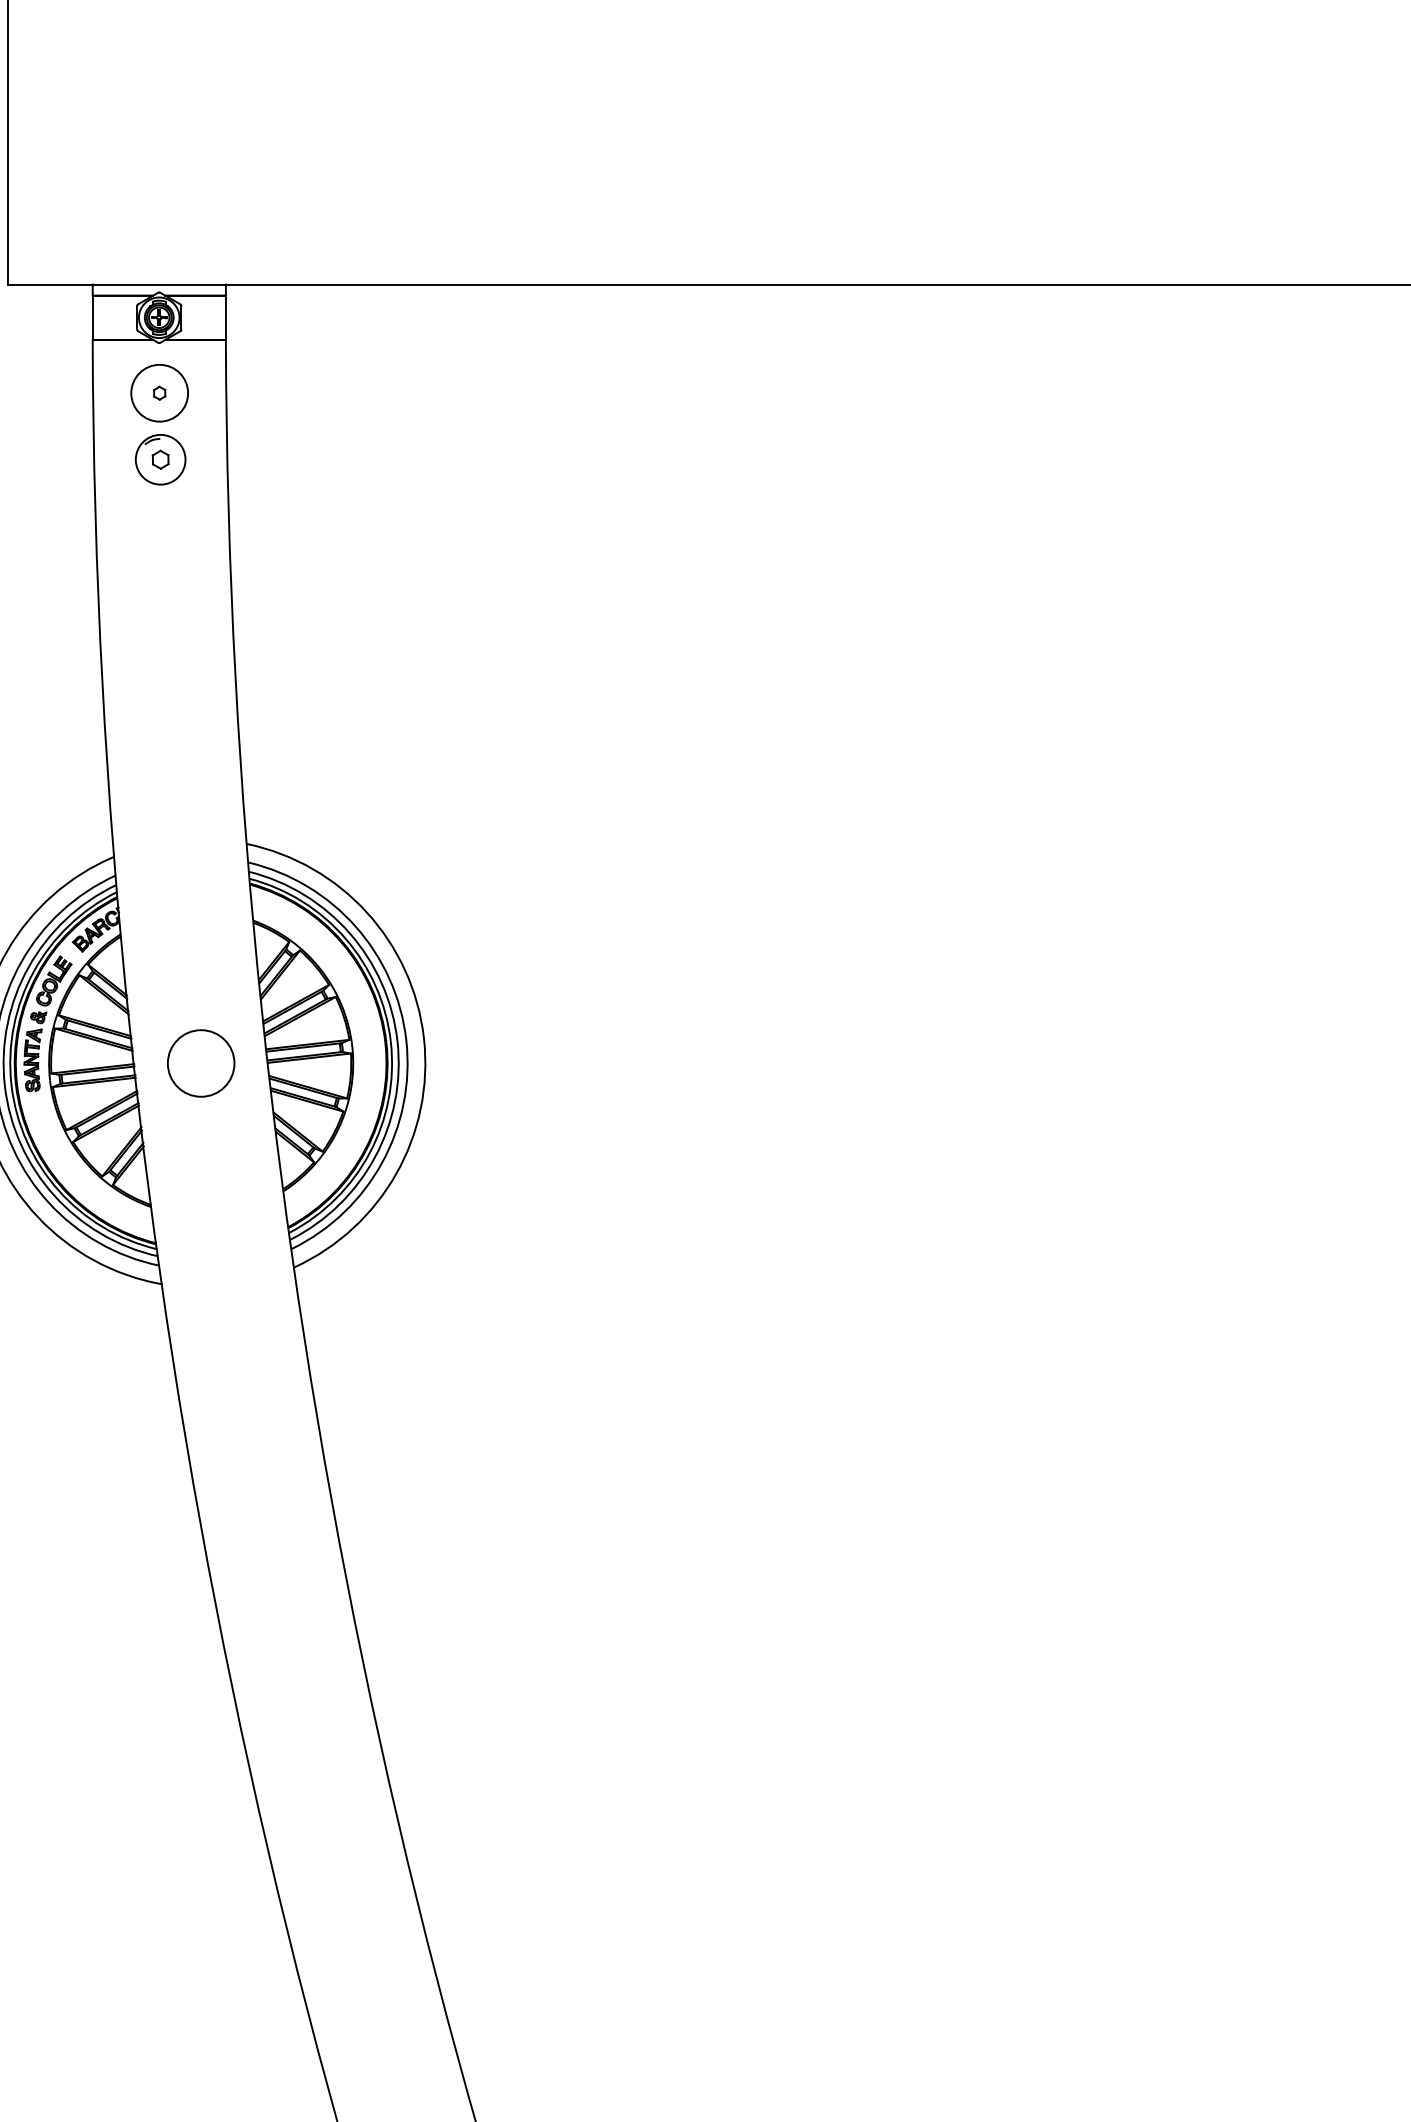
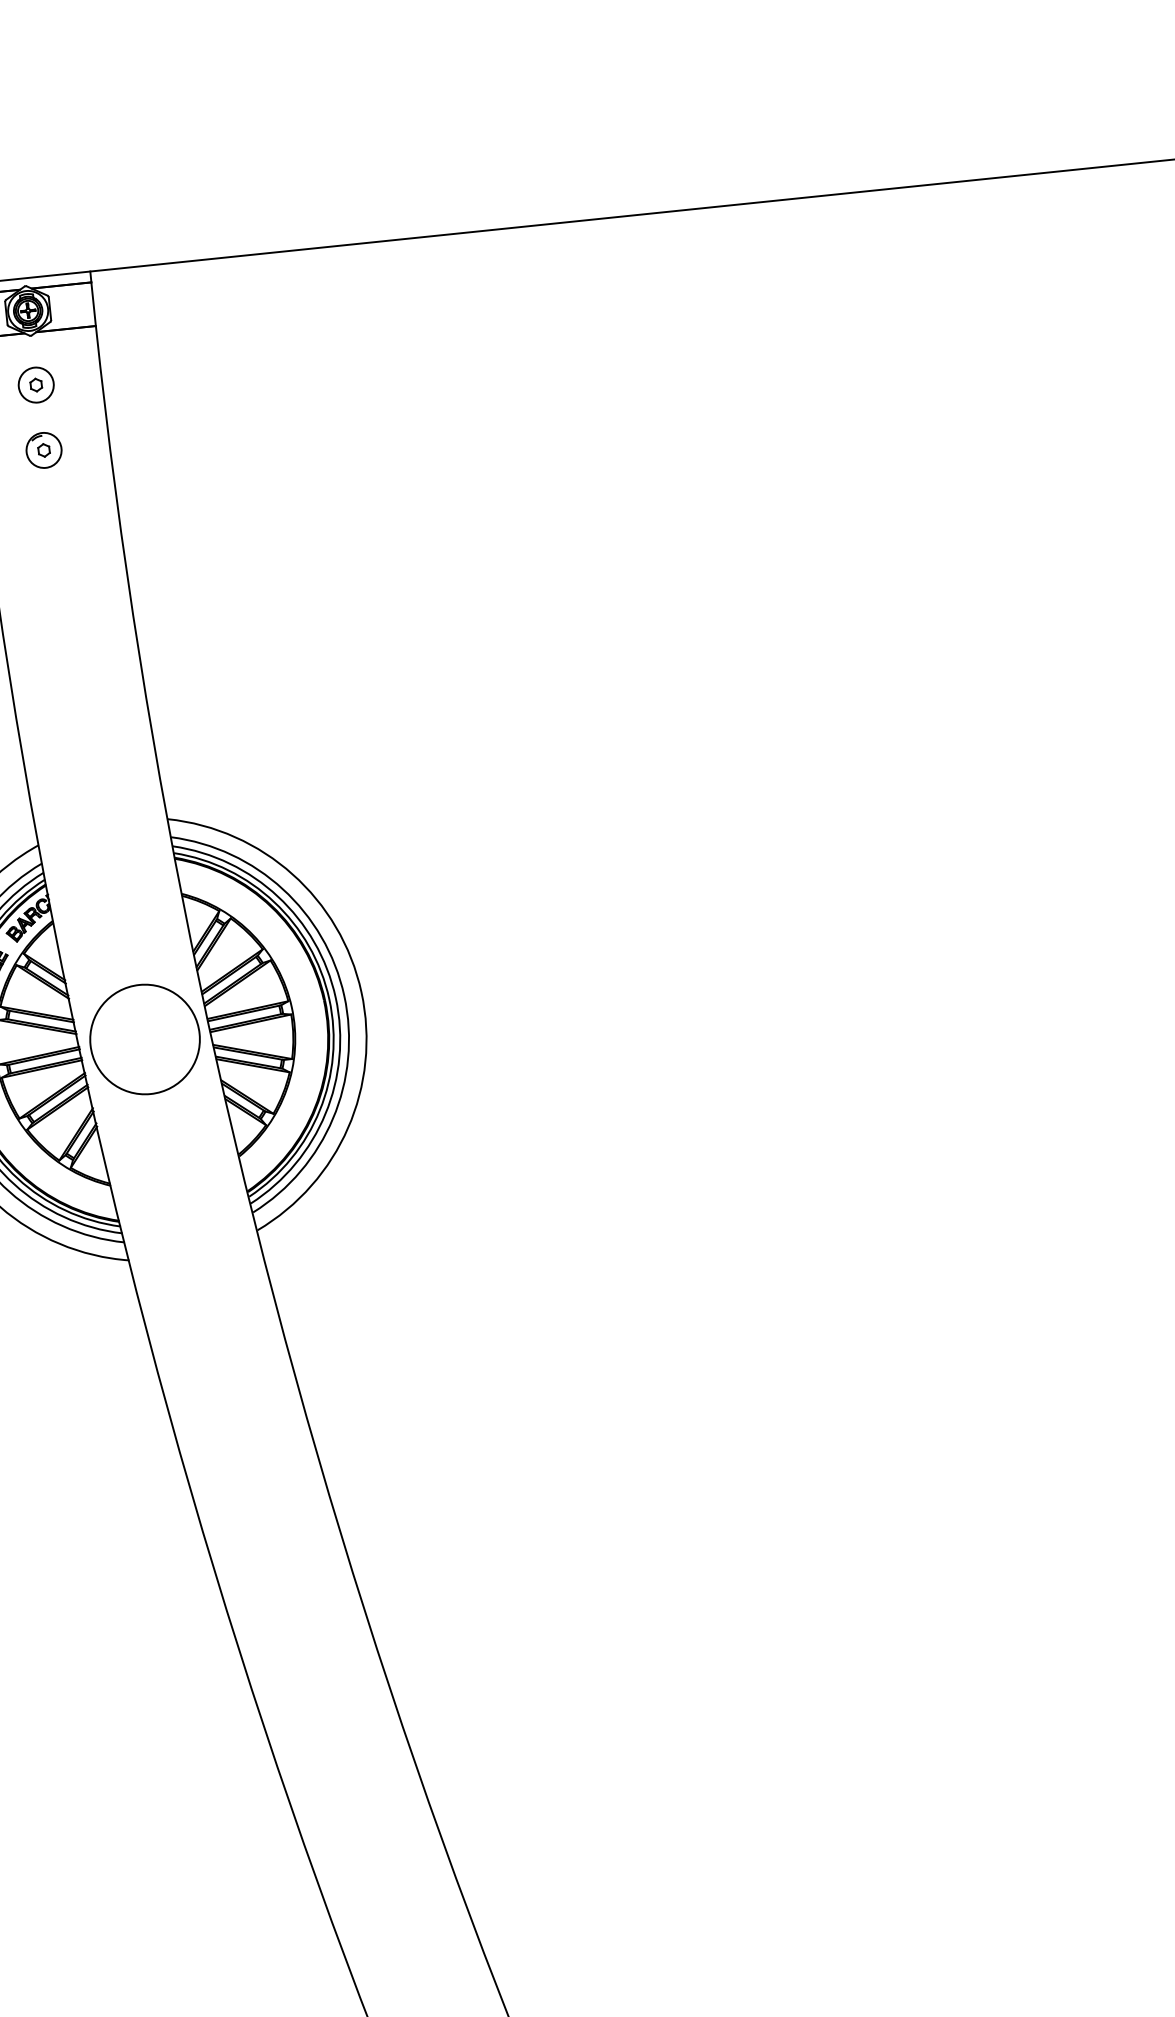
circle: (159, 393) -> (36, 385), size x0.62
part: (160, 459) -> (43, 450), size x0.71
circle: (200, 1062) -> (144, 1038), size x1.67

